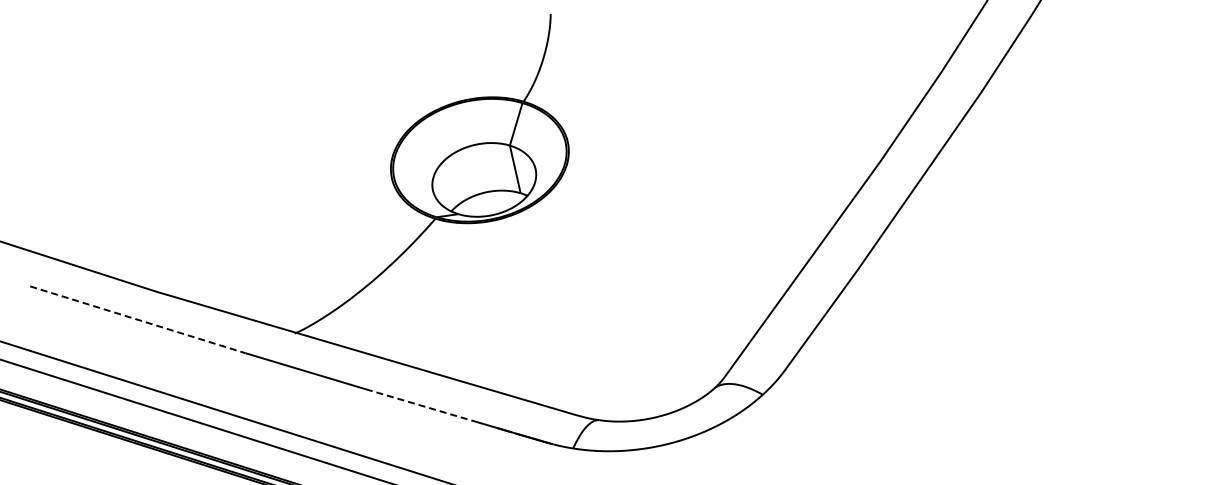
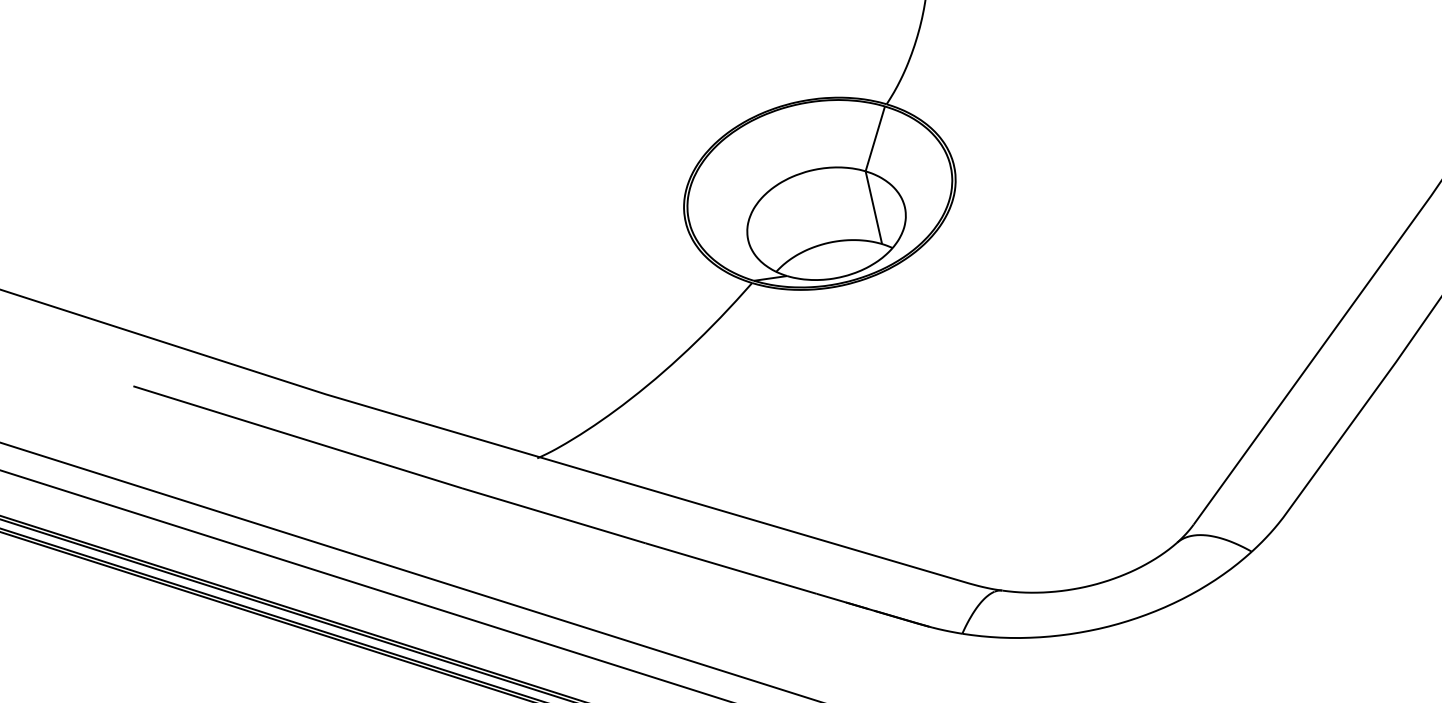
line: (137, 319) -> (297, 436), dashed -> solid
line: (422, 405) -> (732, 568), dashed -> solid

